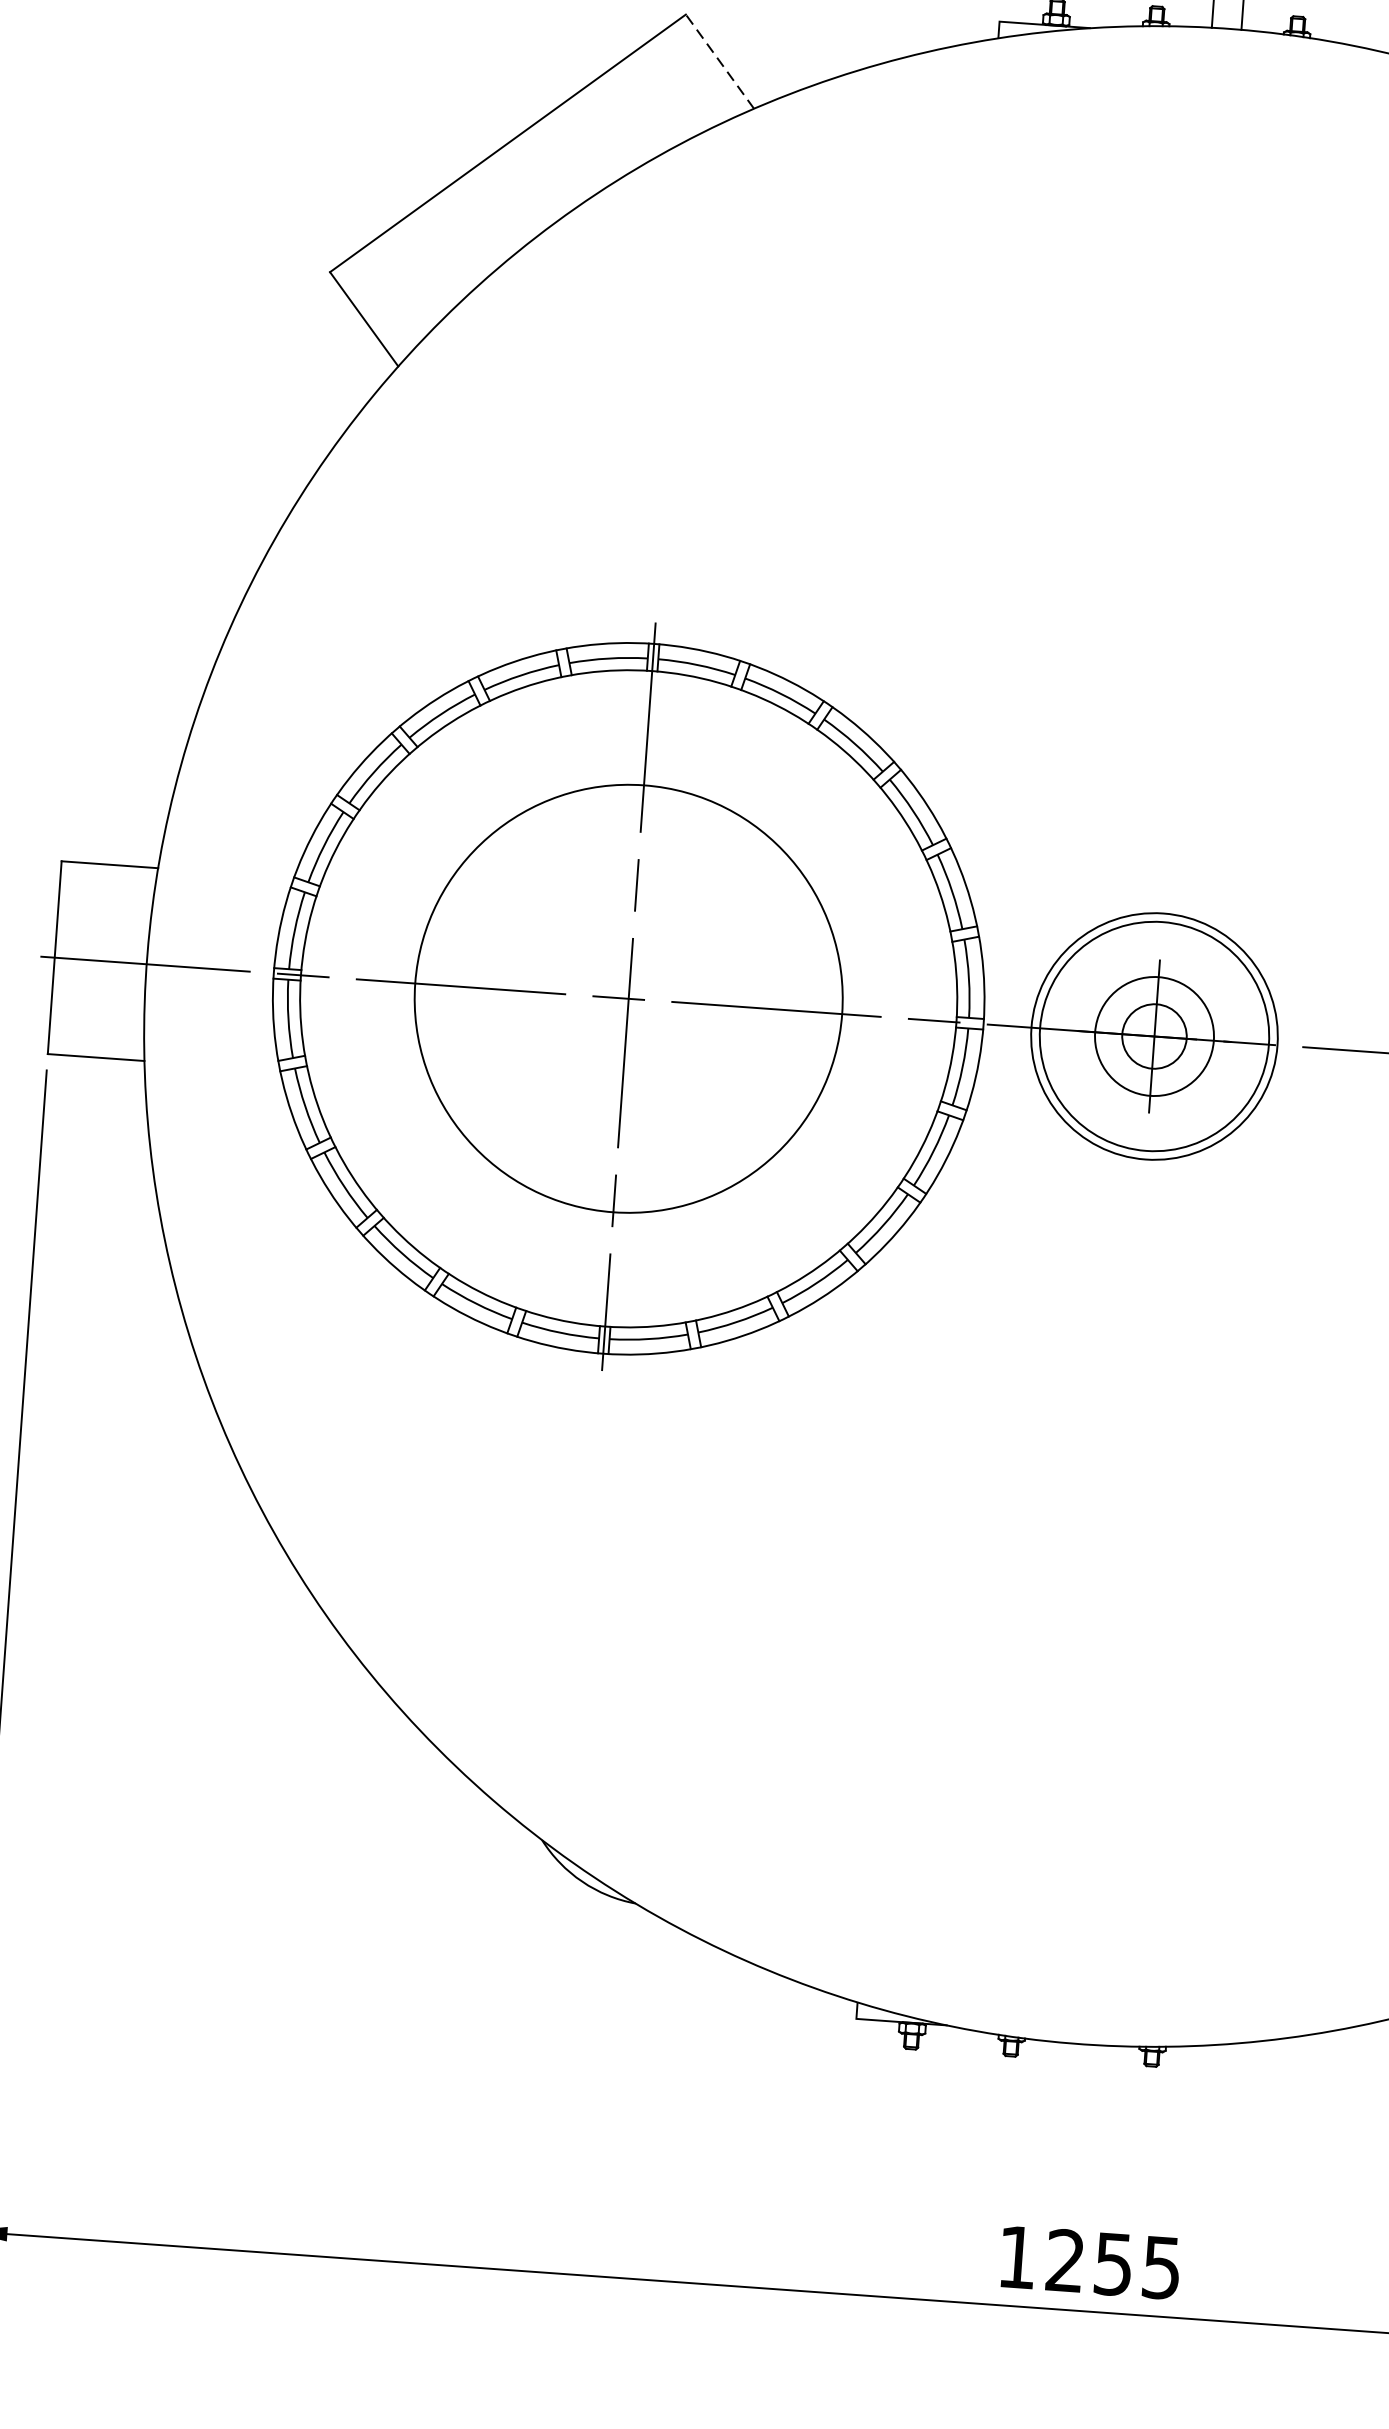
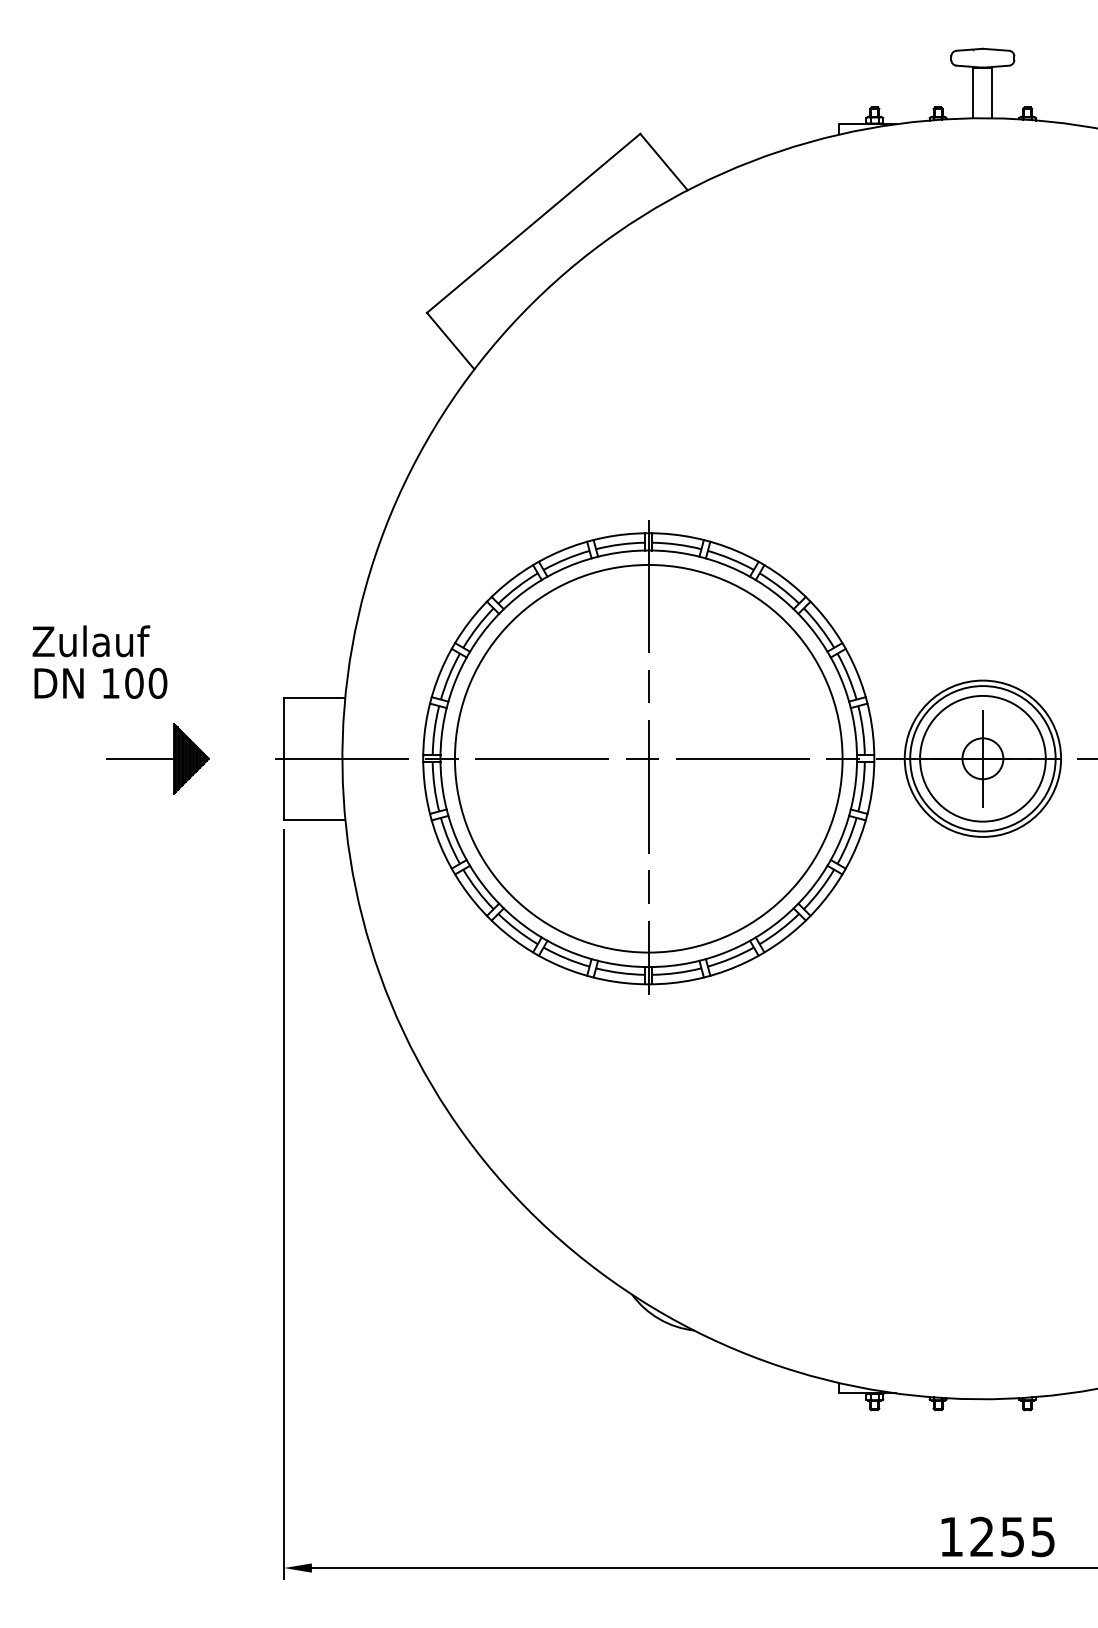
line: (720, 62) -> (664, 162), dashed -> solid
circle: (628, 998) -> (648, 758), size x1.43
circle: (1153, 1036) -> (982, 758), size x1.67

